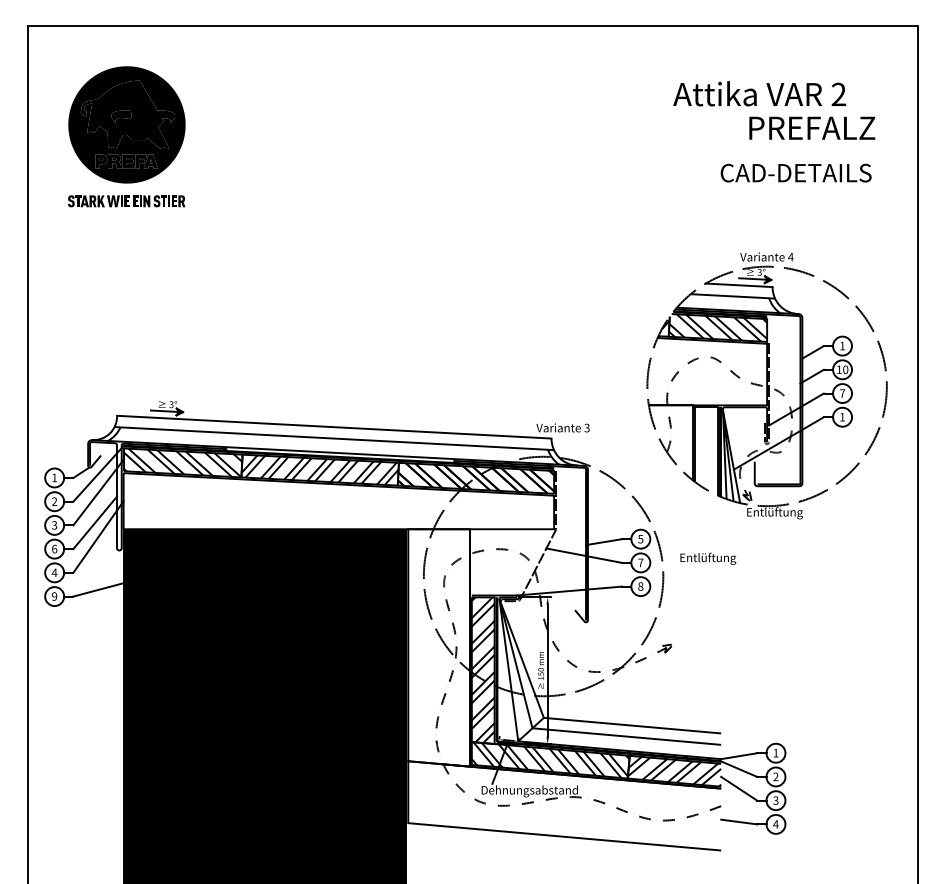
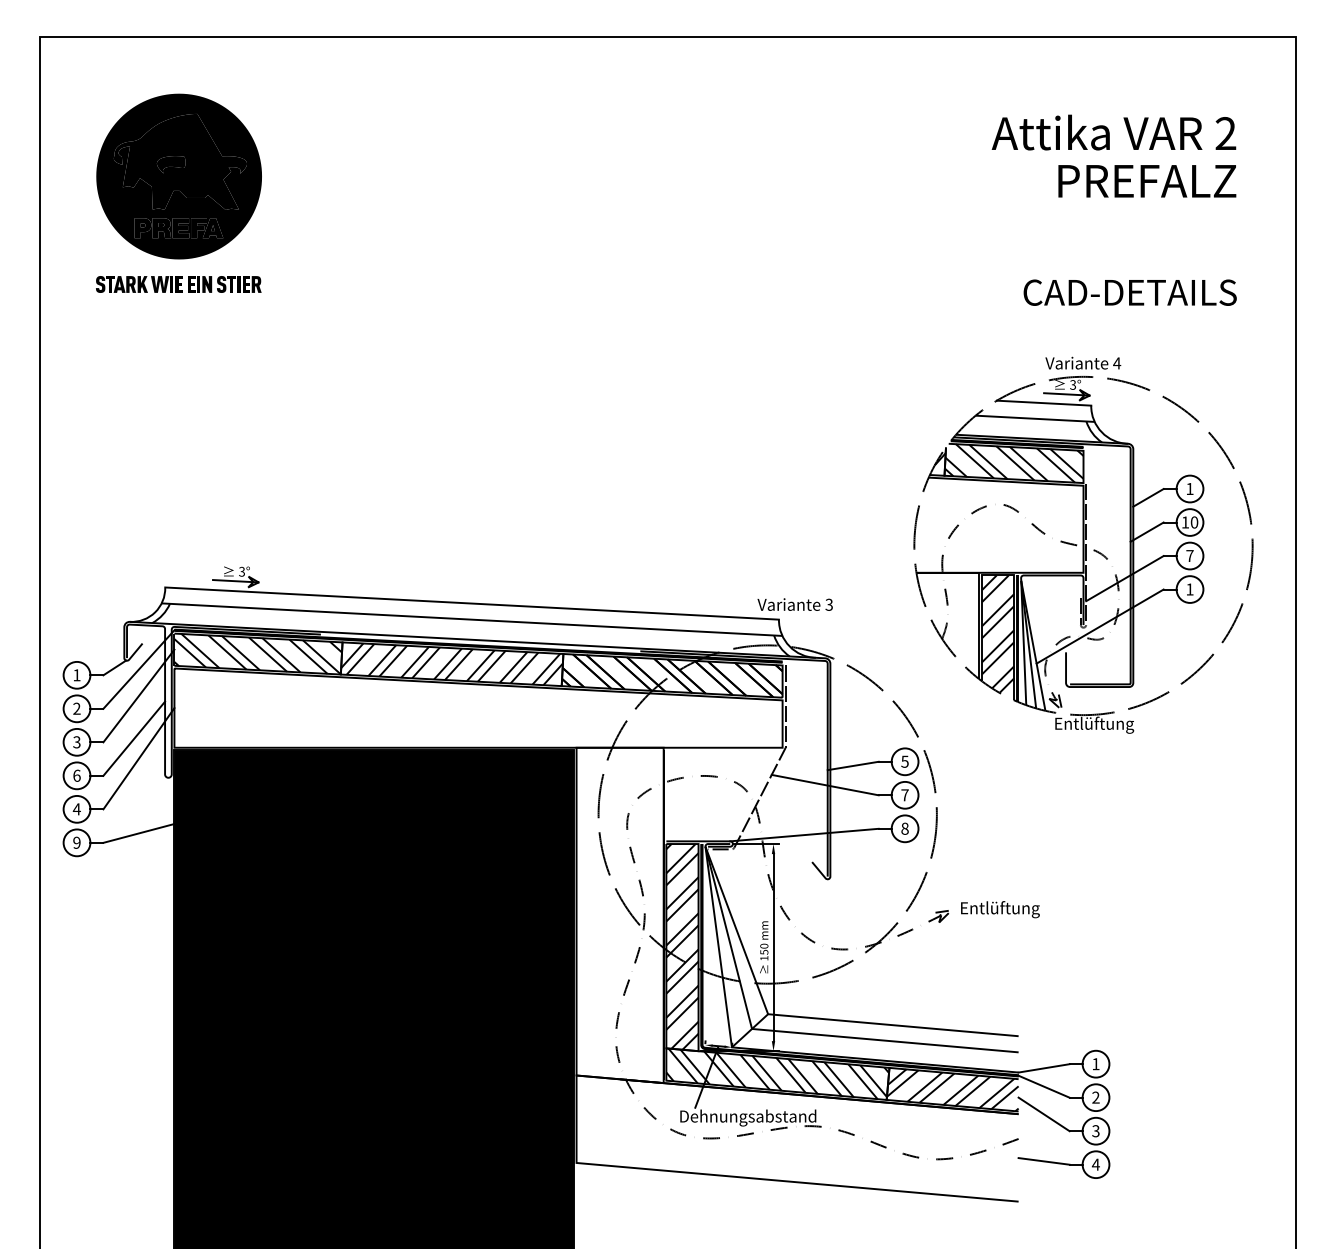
text: (759, 93) -> (1113, 132), moved
text: (795, 172) -> (1129, 291), moved
hatch: (706, 448) -> (997, 633), added
text: (708, 558) -> (1000, 909), moved

